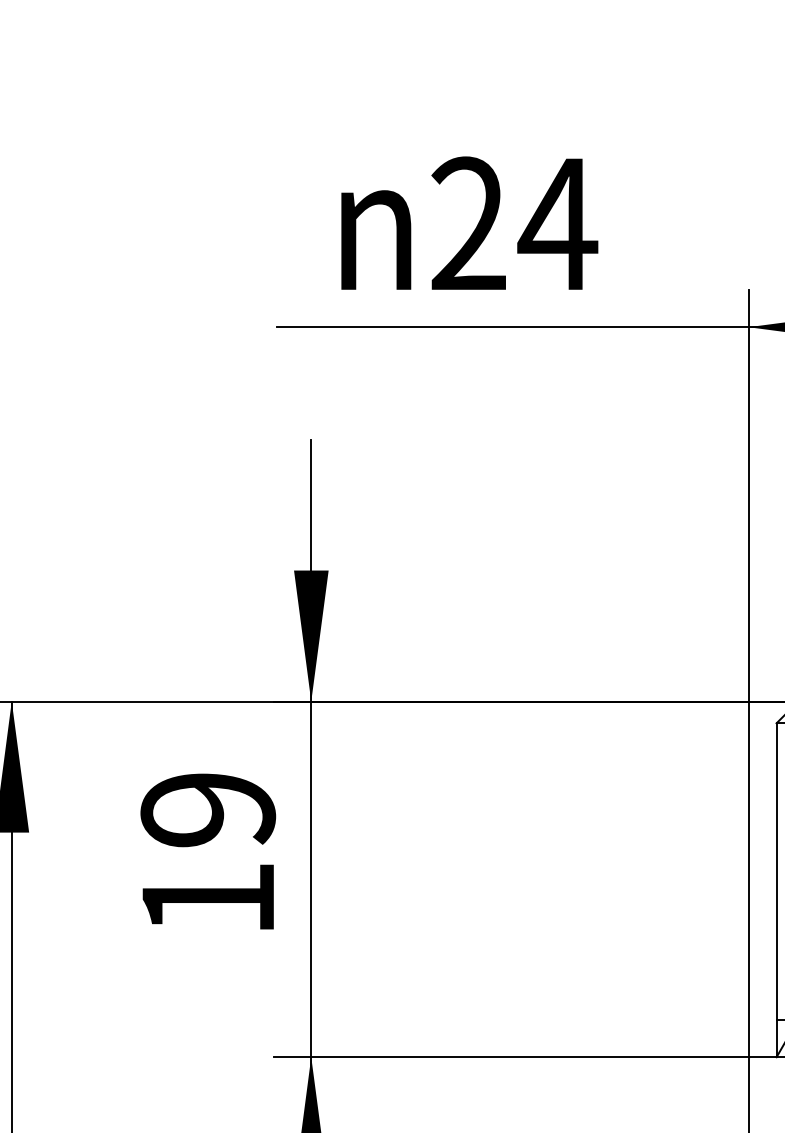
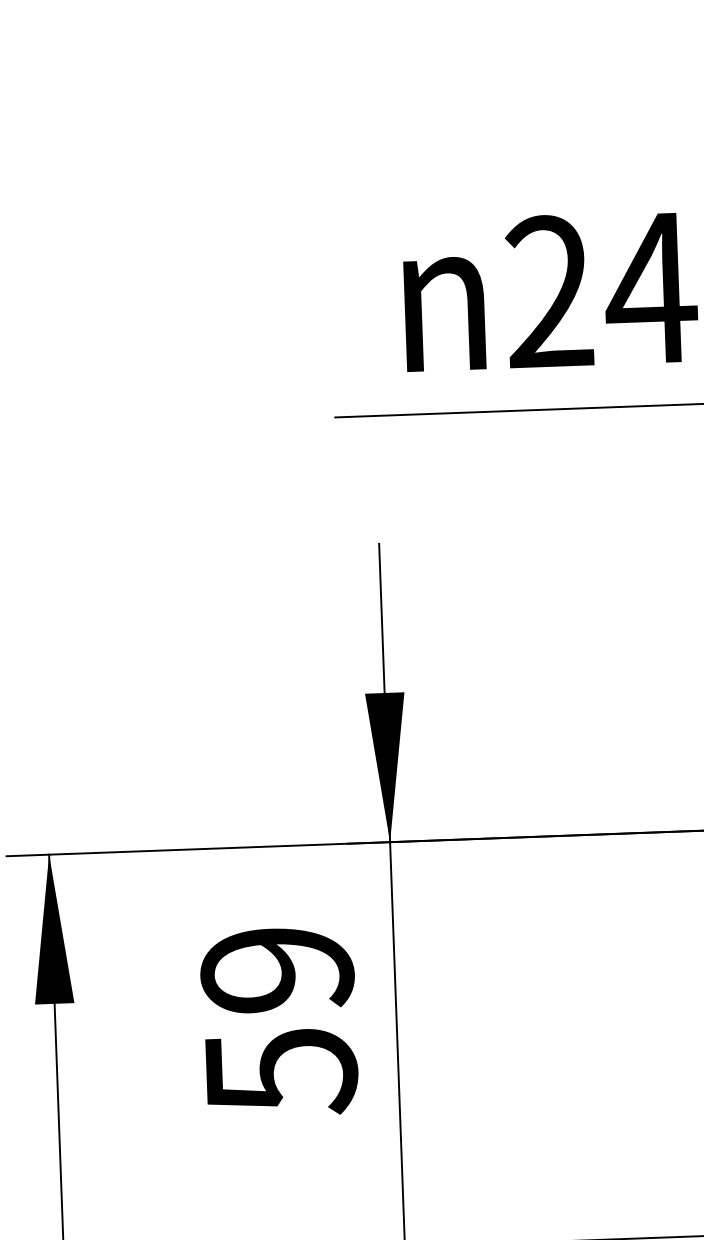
text: (209, 900) -> (282, 1072), 19 -> 59

